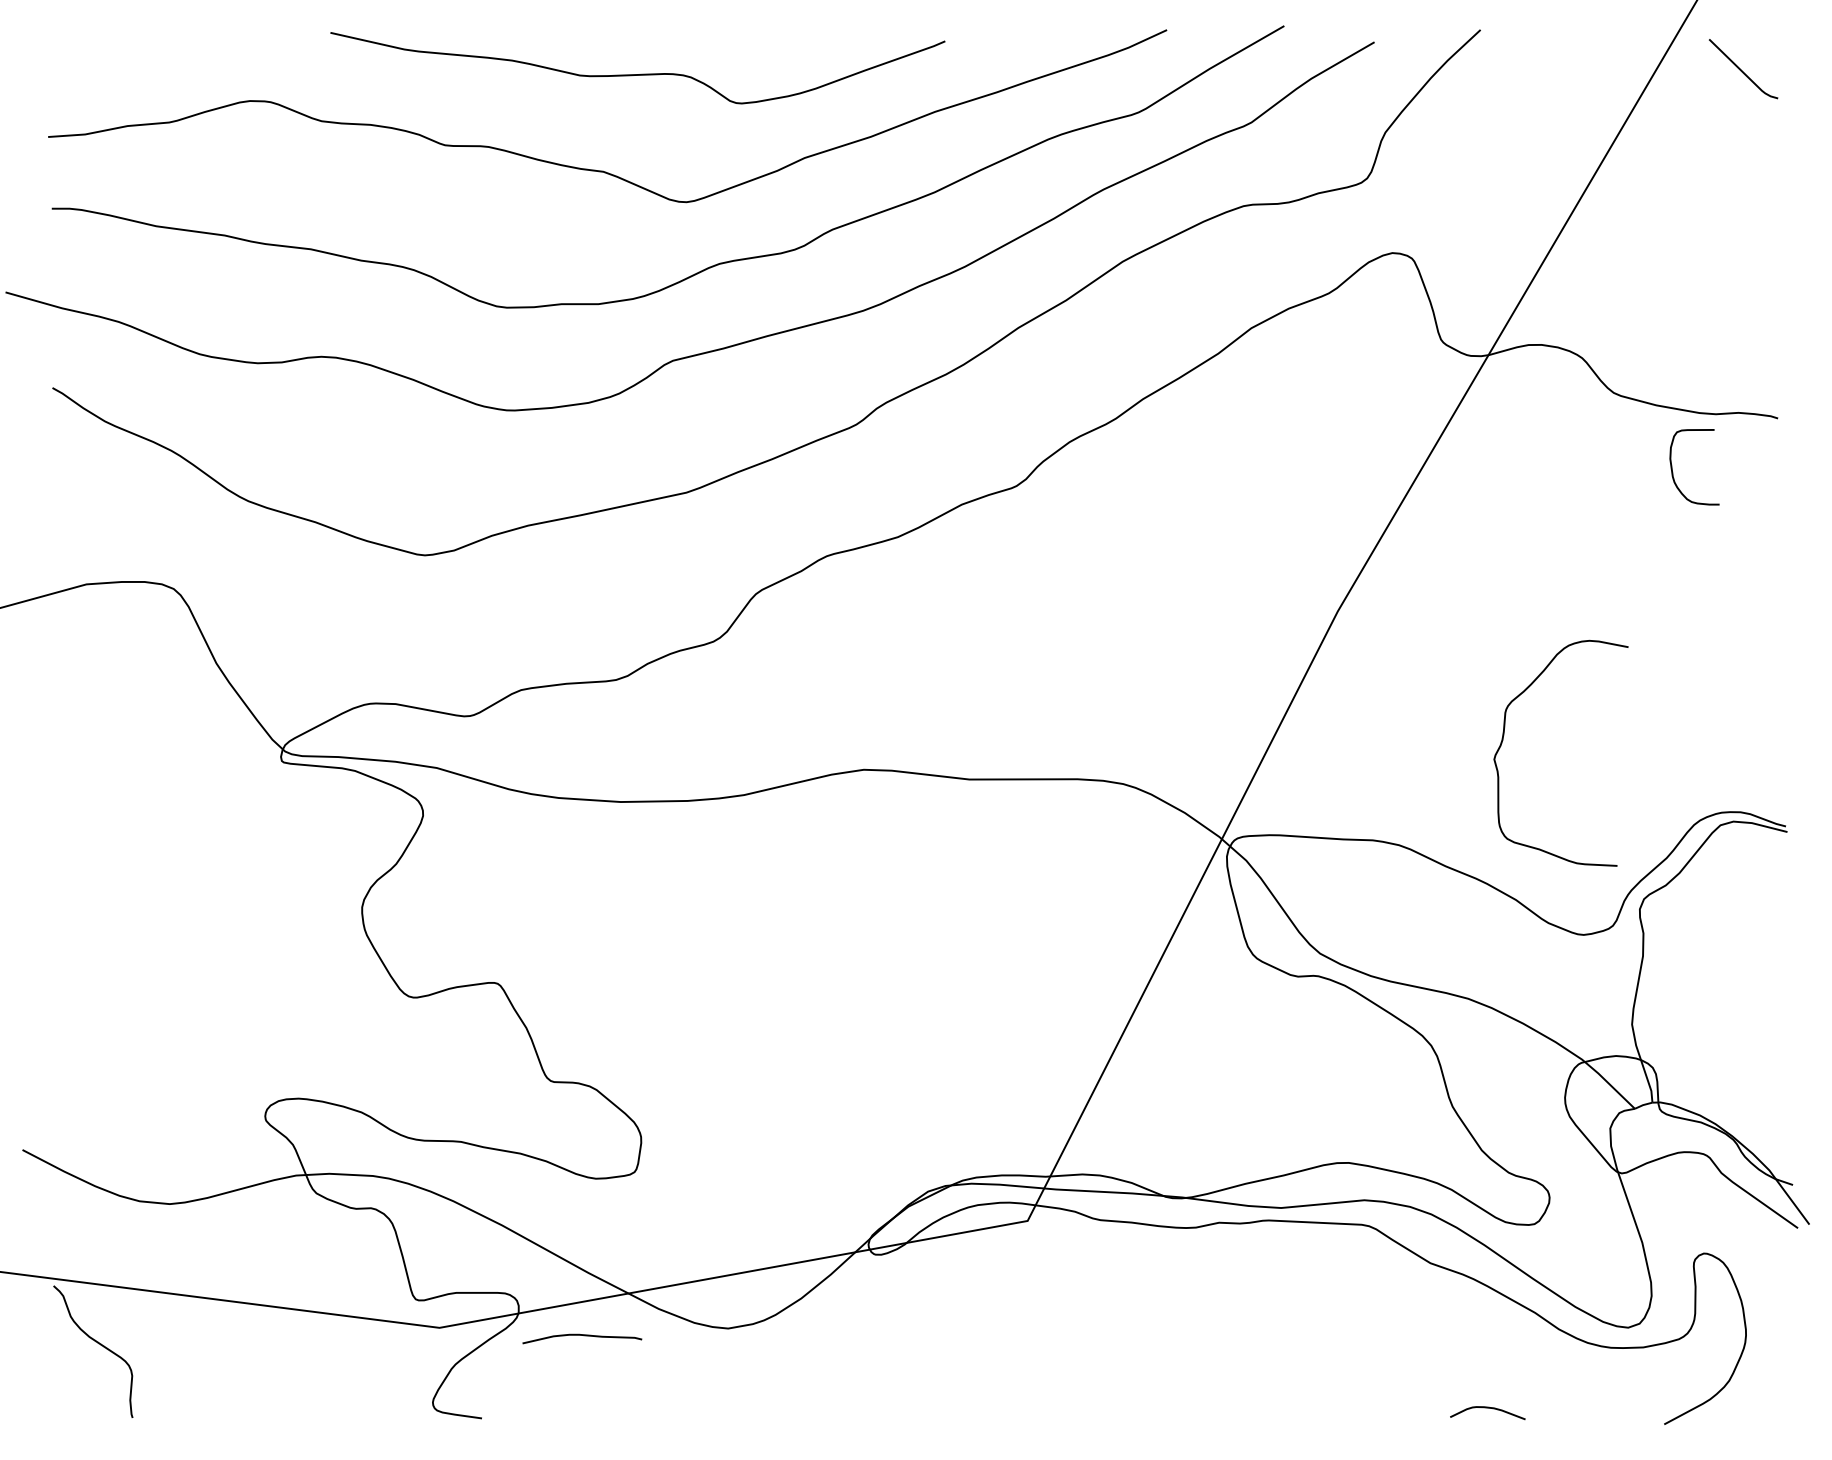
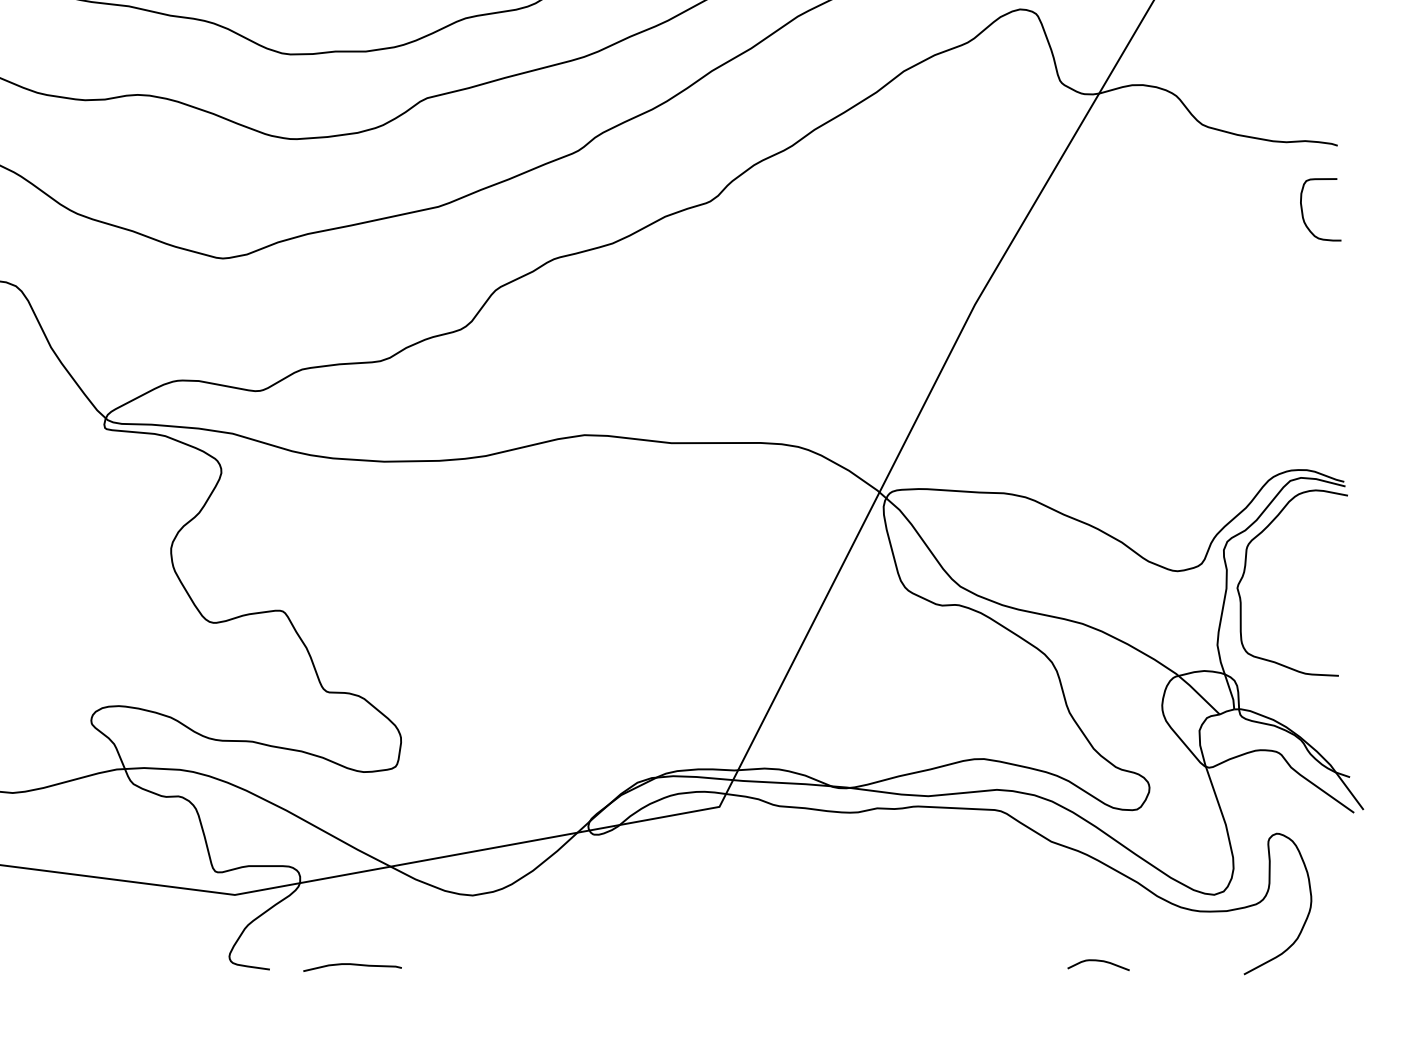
curve: (1673, 472) -> (1303, 214), moved
curve: (1503, 740) -> (1244, 572), moved
curve: (584, 1336) -> (354, 965), moved

